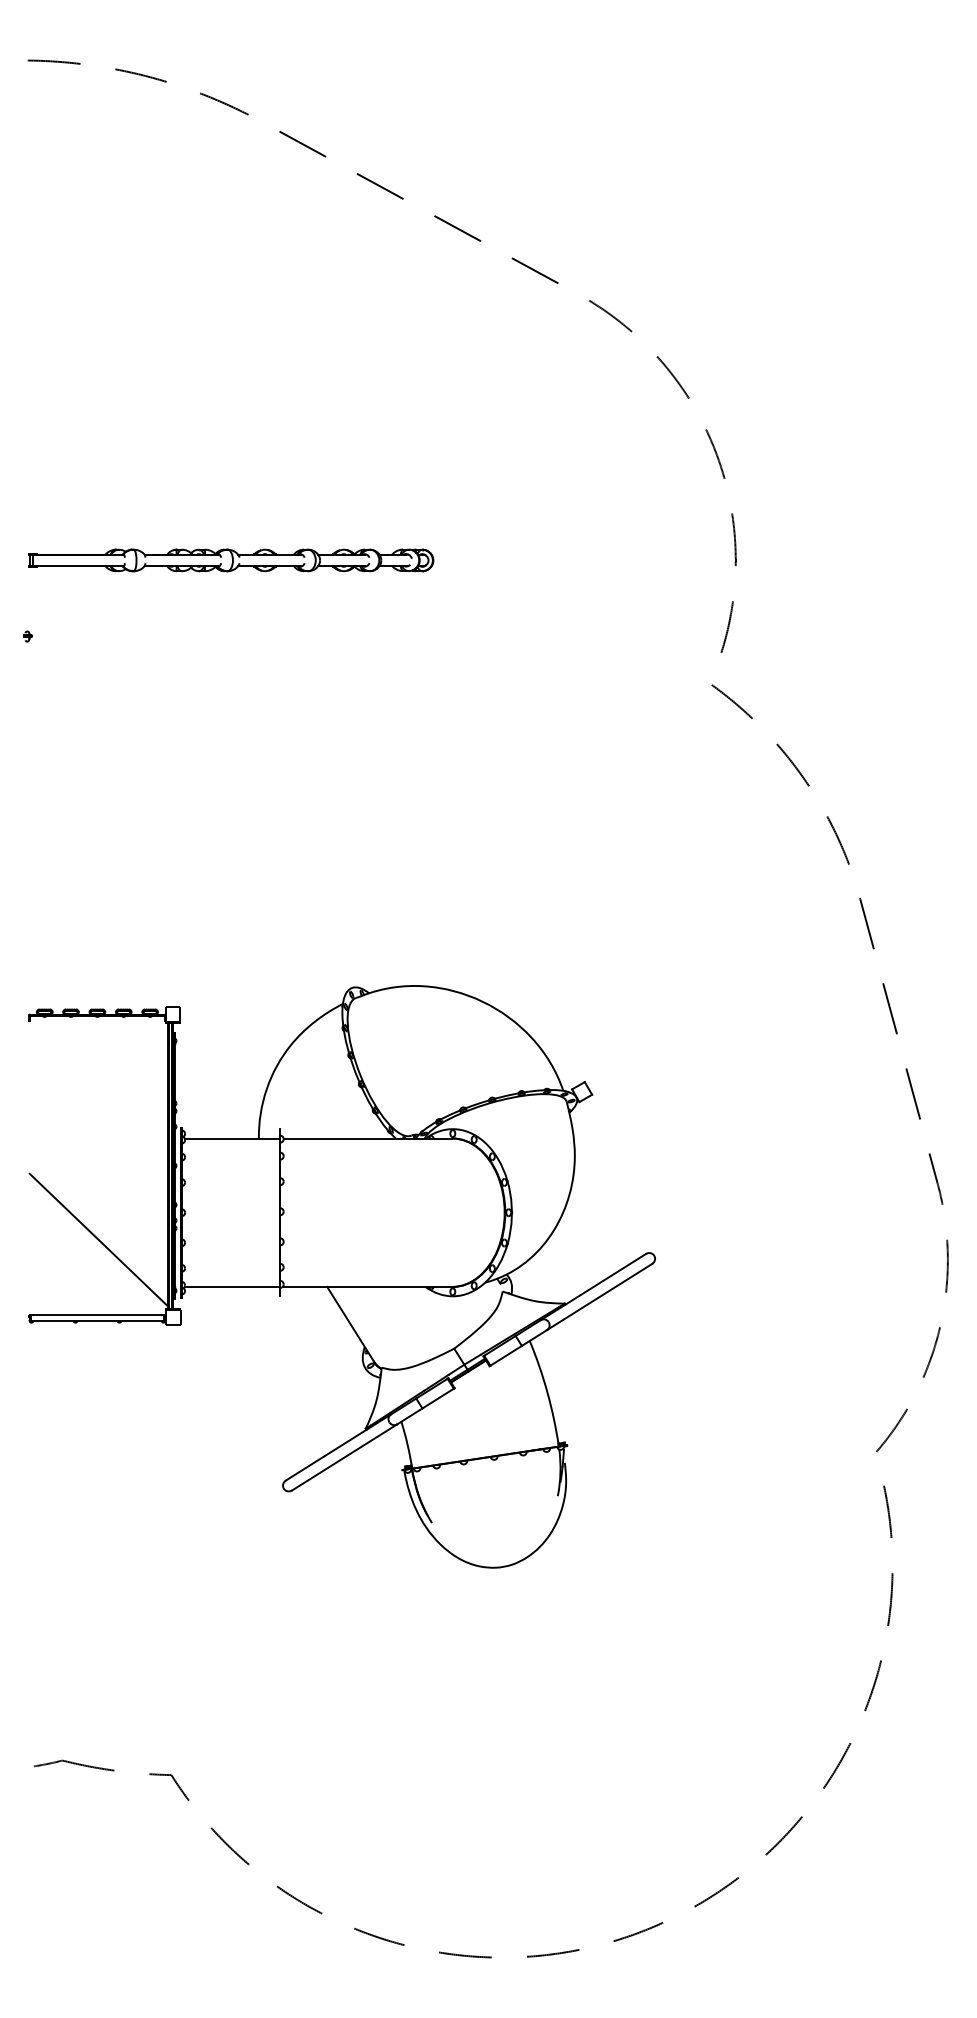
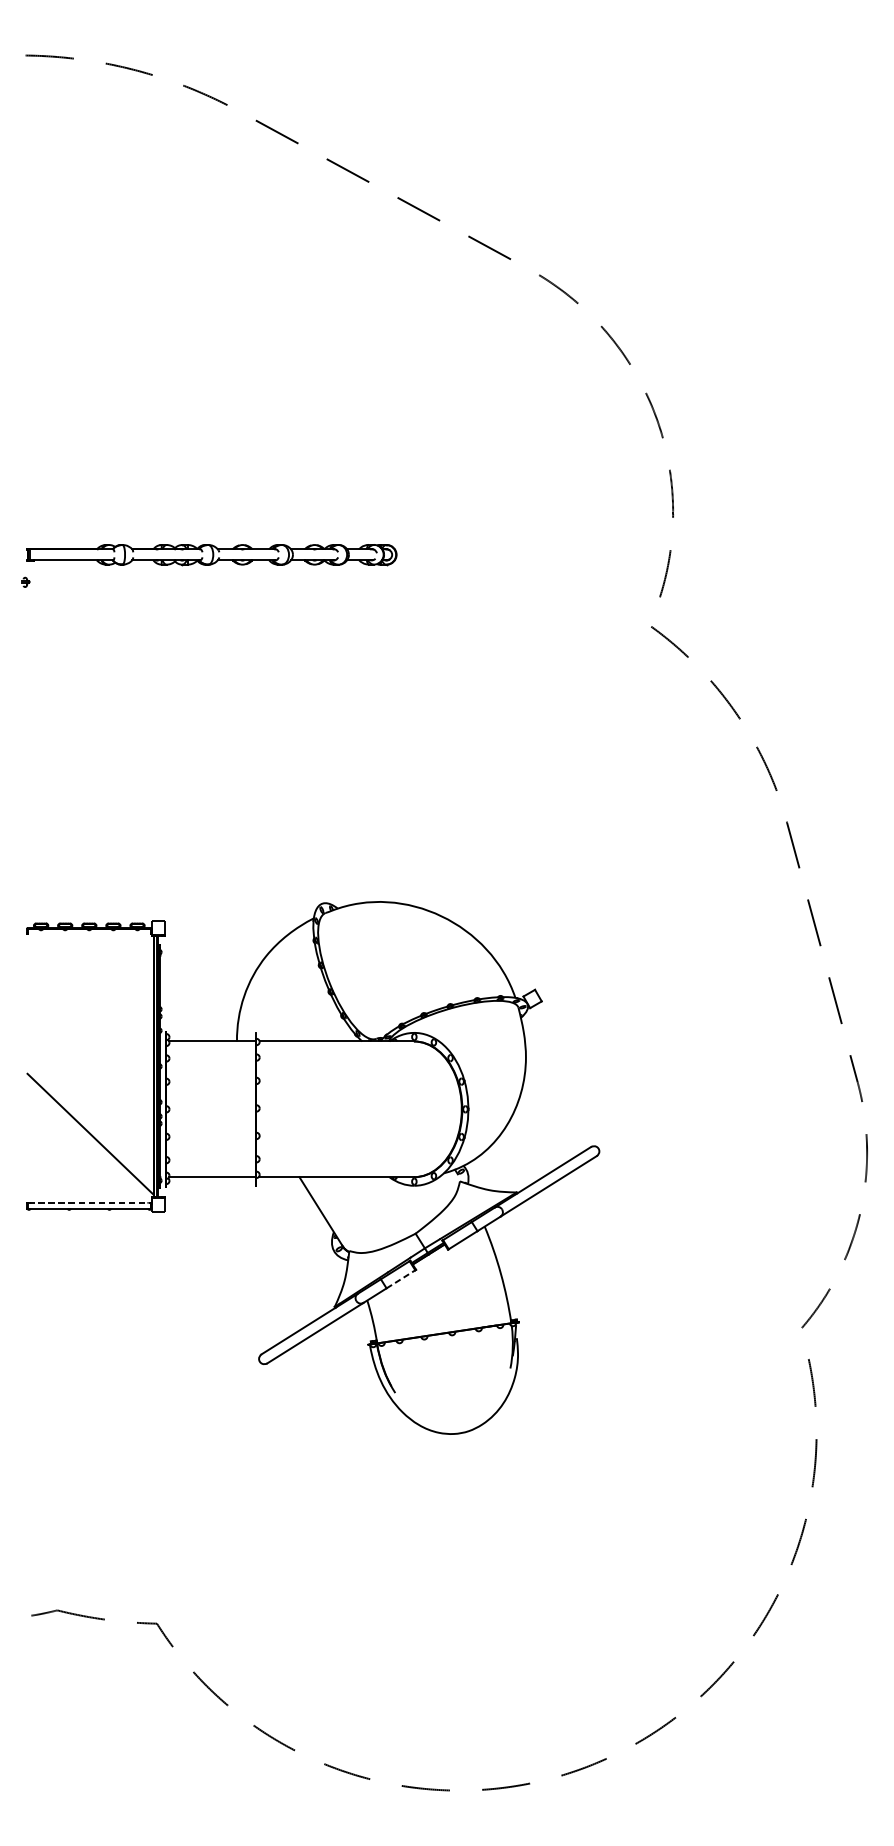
part: (231, 560) -> (211, 554), moved
line: (97, 1315) -> (89, 1203), solid -> dashed
line: (438, 1398) -> (401, 1279), solid -> dashed

